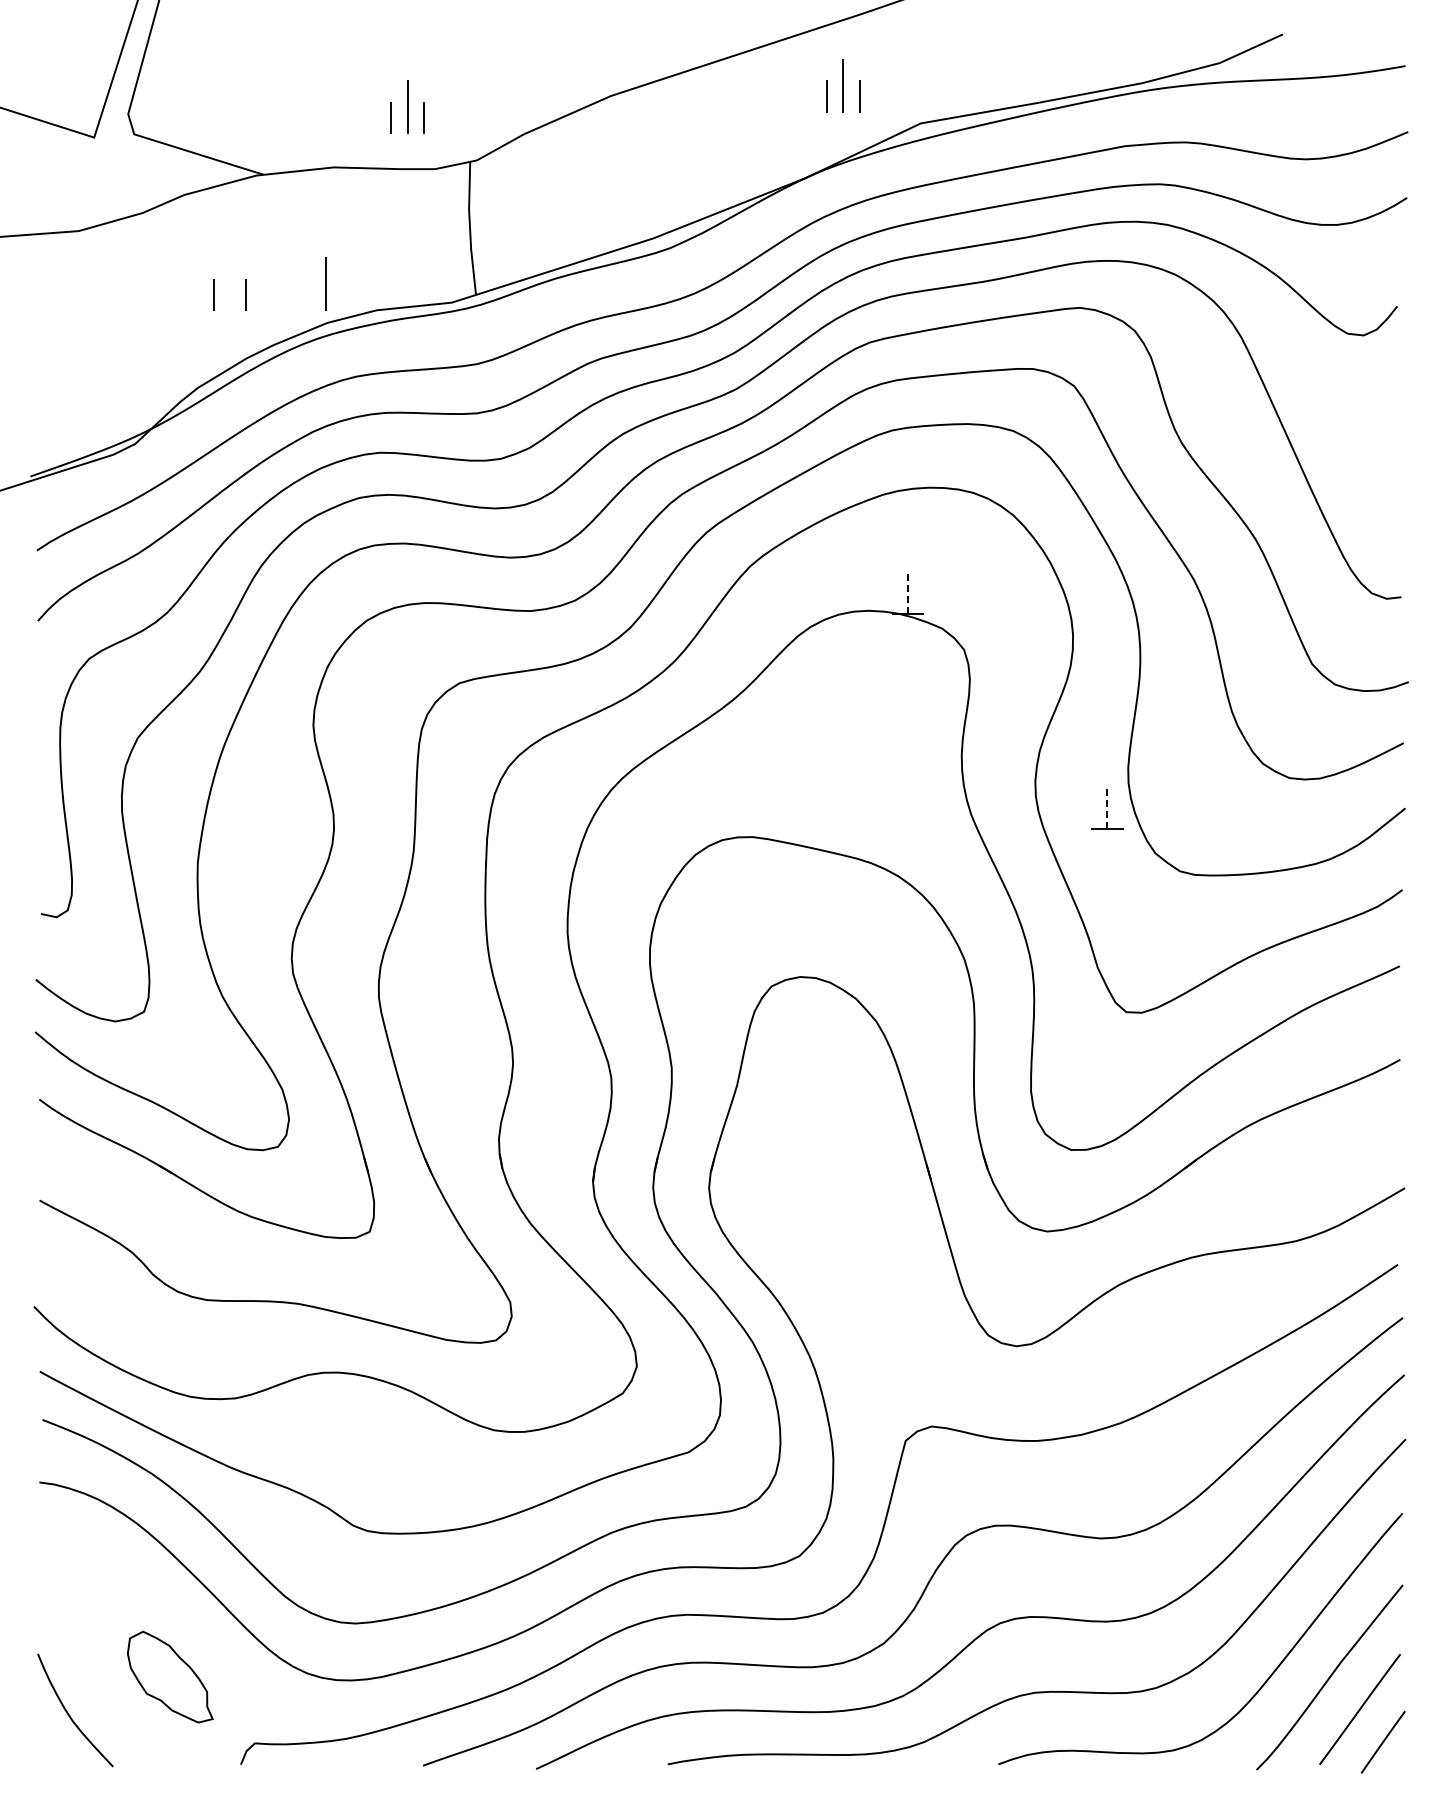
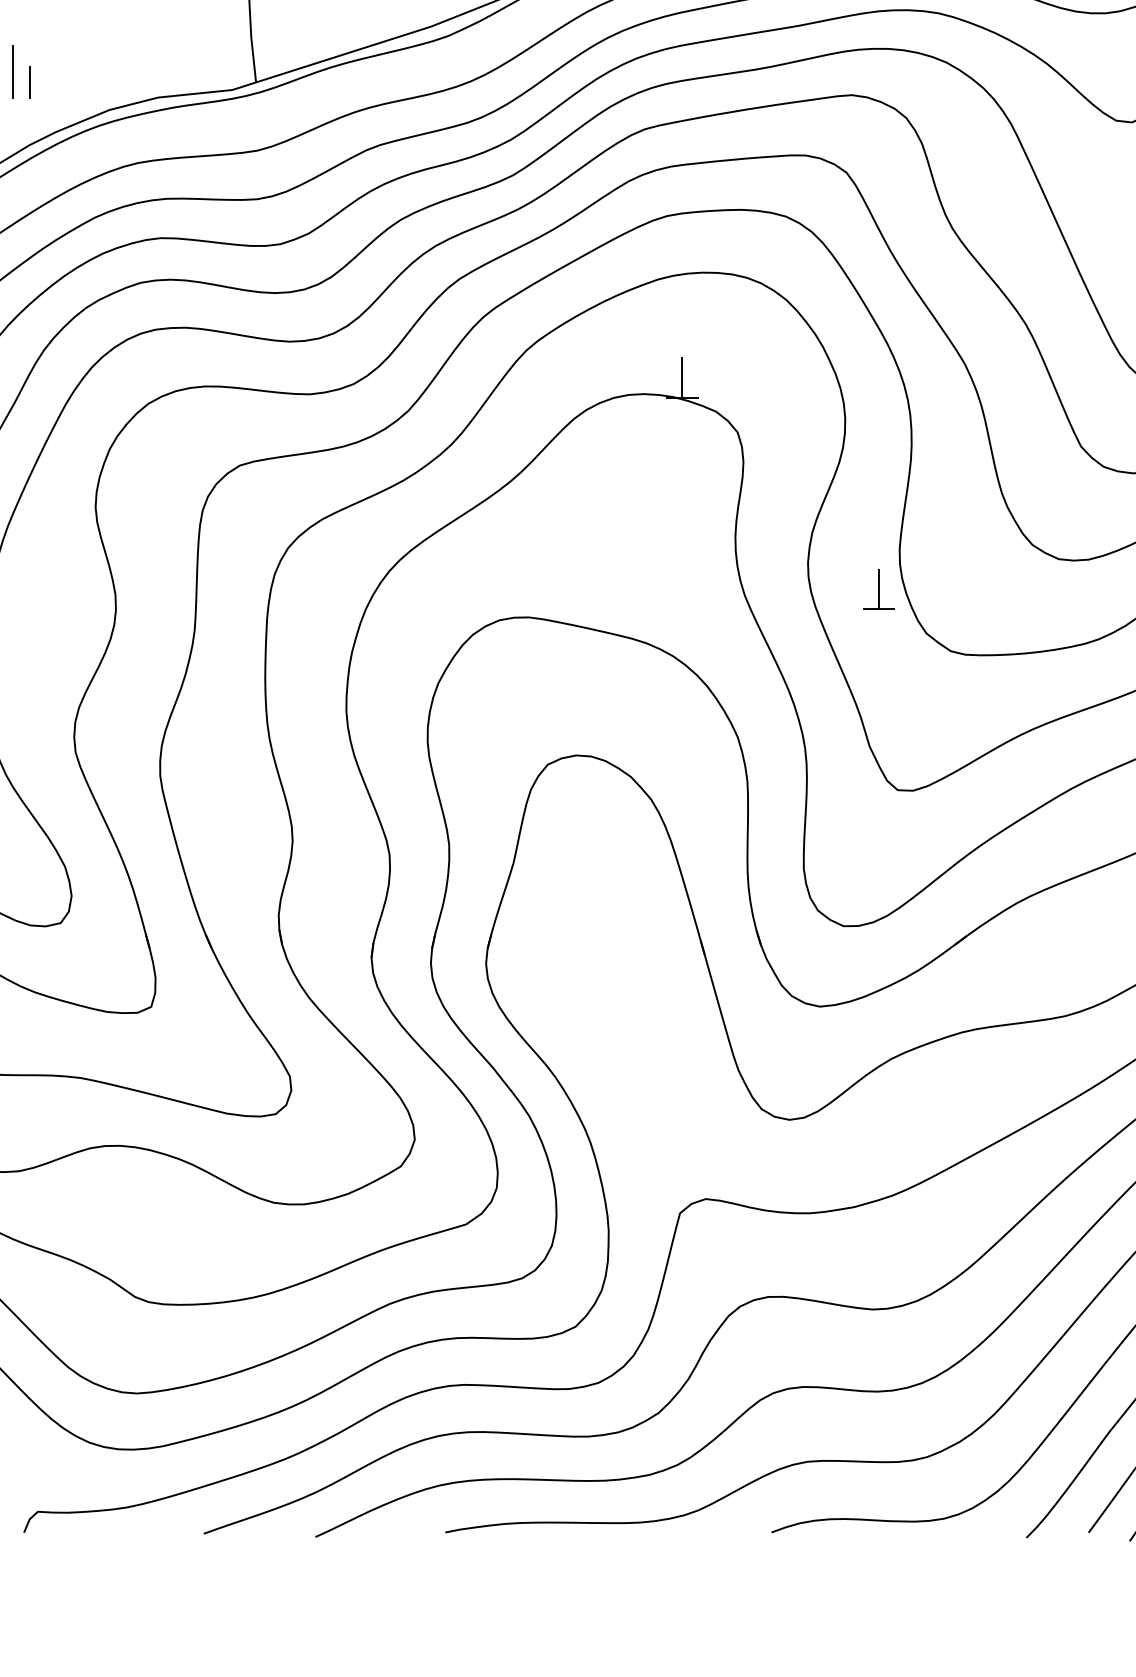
line: (325, 283) -> (12, 71), moved
line: (908, 593) -> (682, 377), dashed -> solid
line: (1107, 808) -> (879, 589), dashed -> solid

